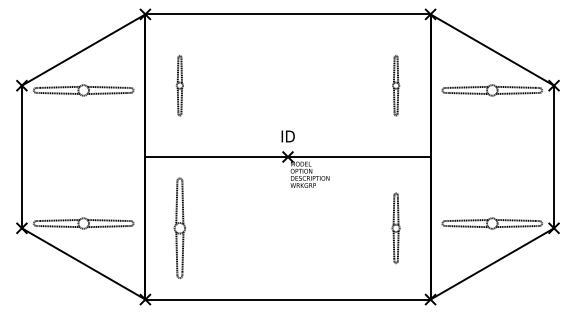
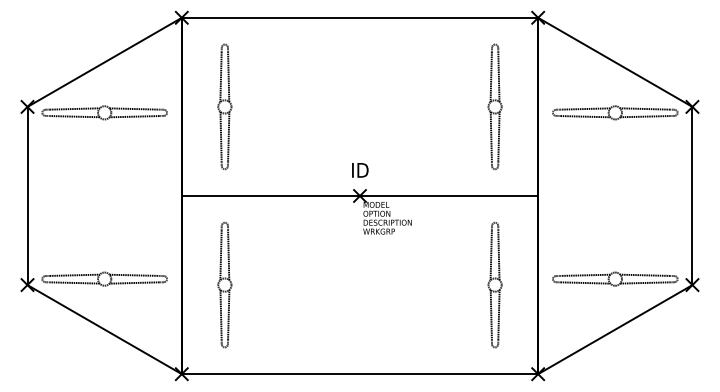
part: (179, 85) -> (224, 106), size x1.67
part: (395, 85) -> (494, 106), size x1.67
part: (395, 227) -> (494, 284), size x1.43

